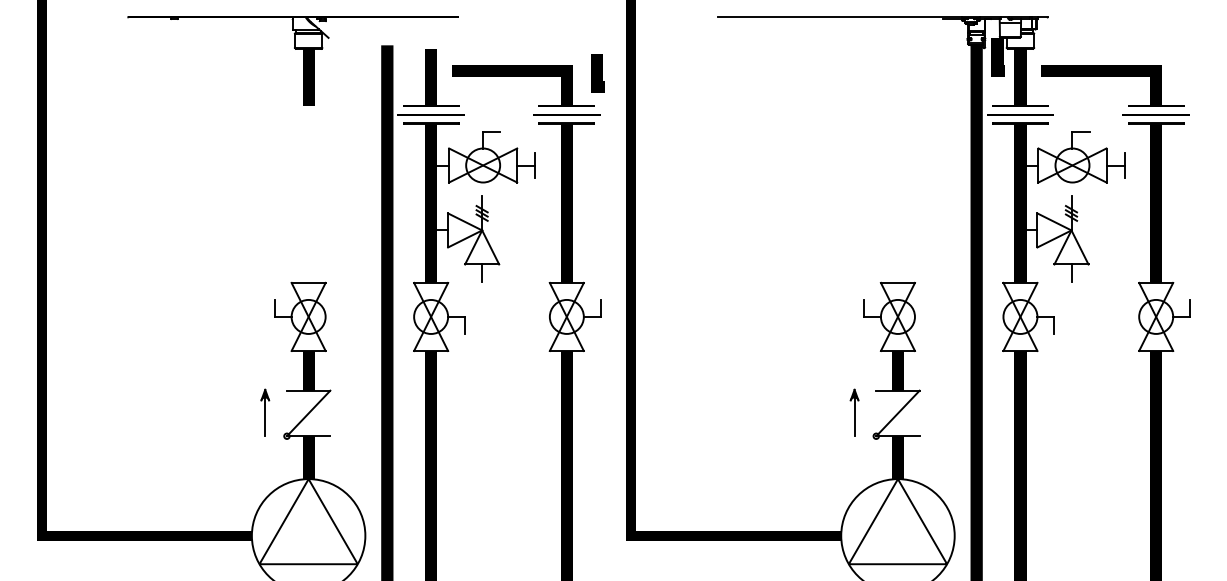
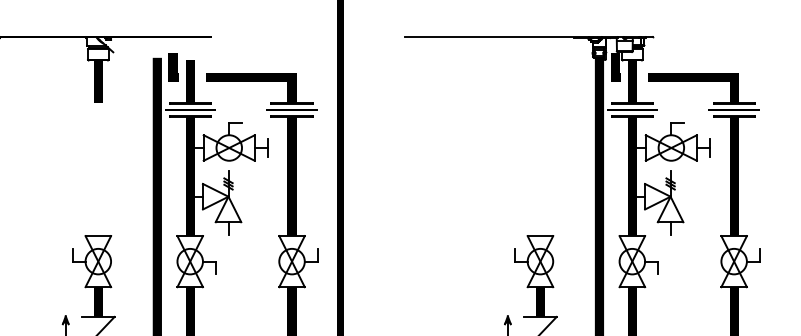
line: (597, 73) -> (173, 66), moved

